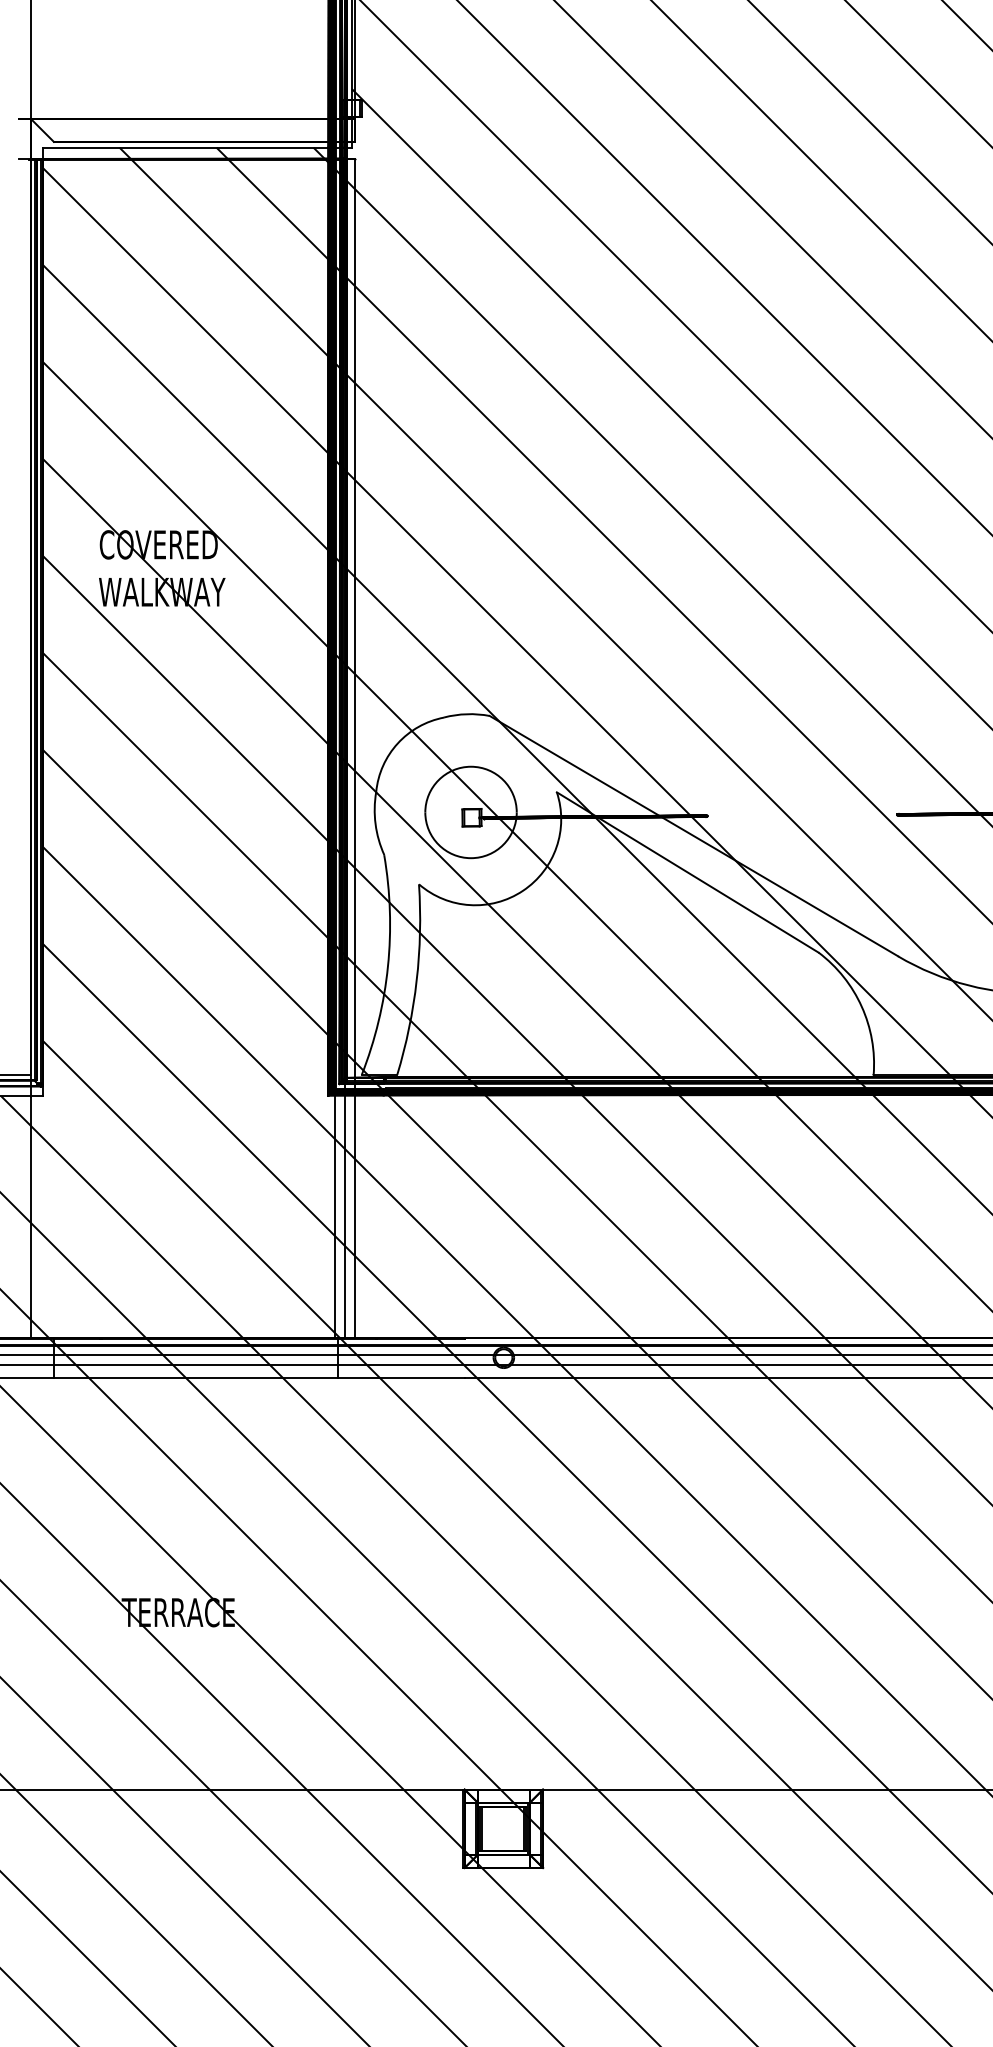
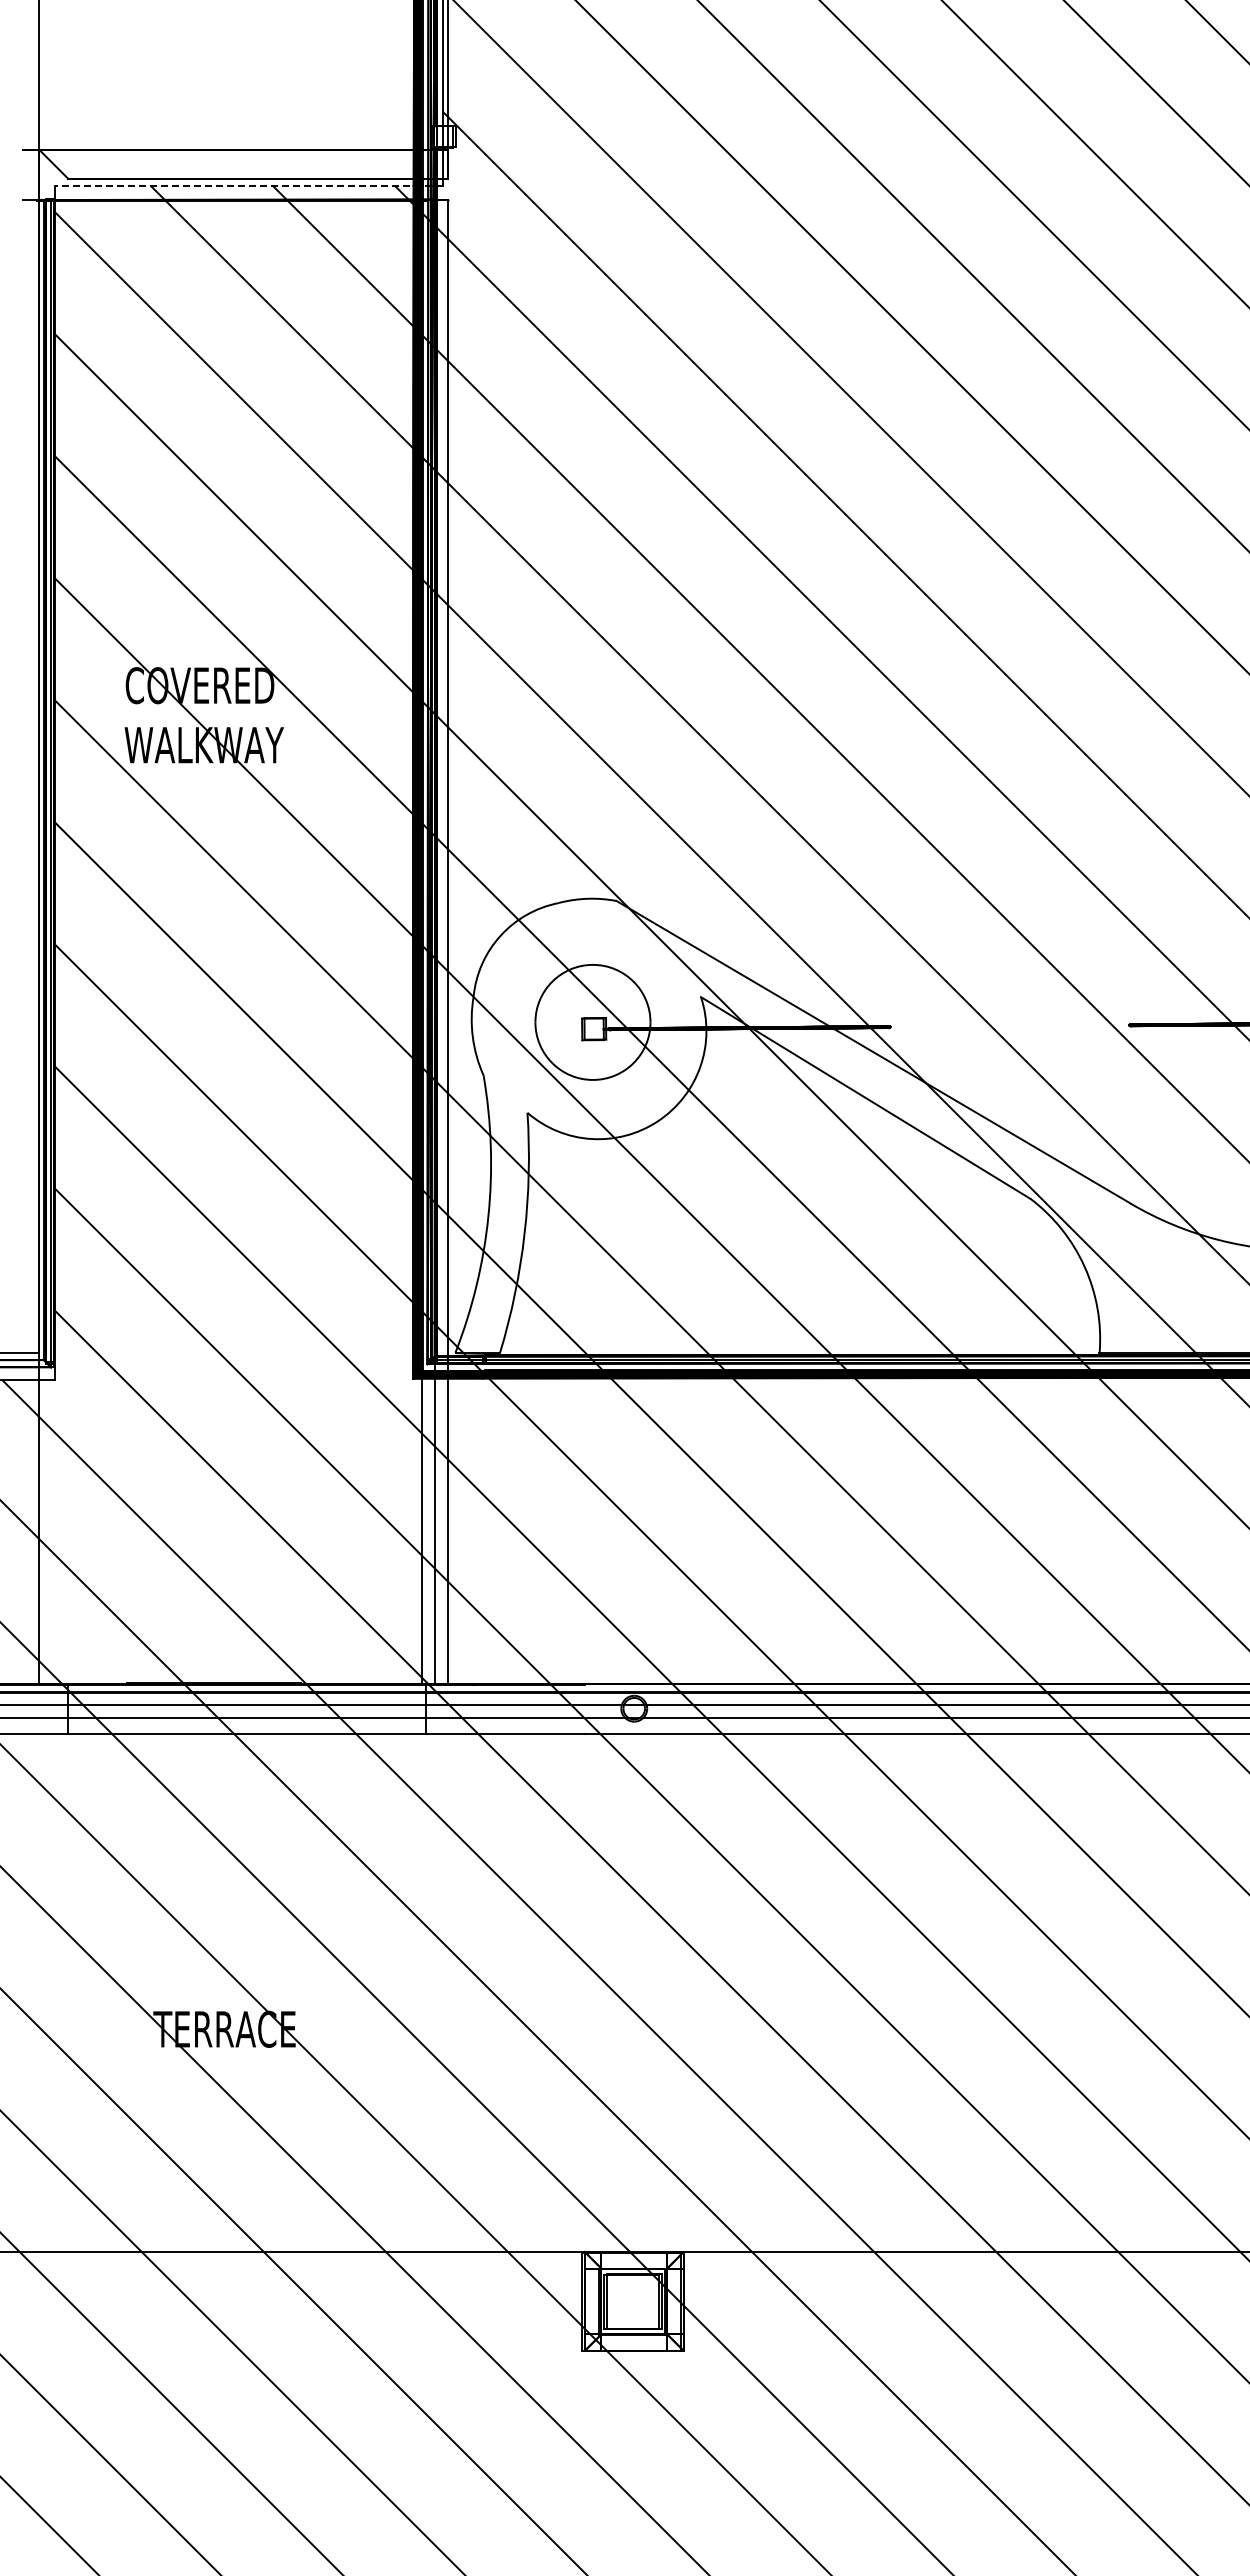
line: (197, 147) -> (248, 185), solid -> dashed

